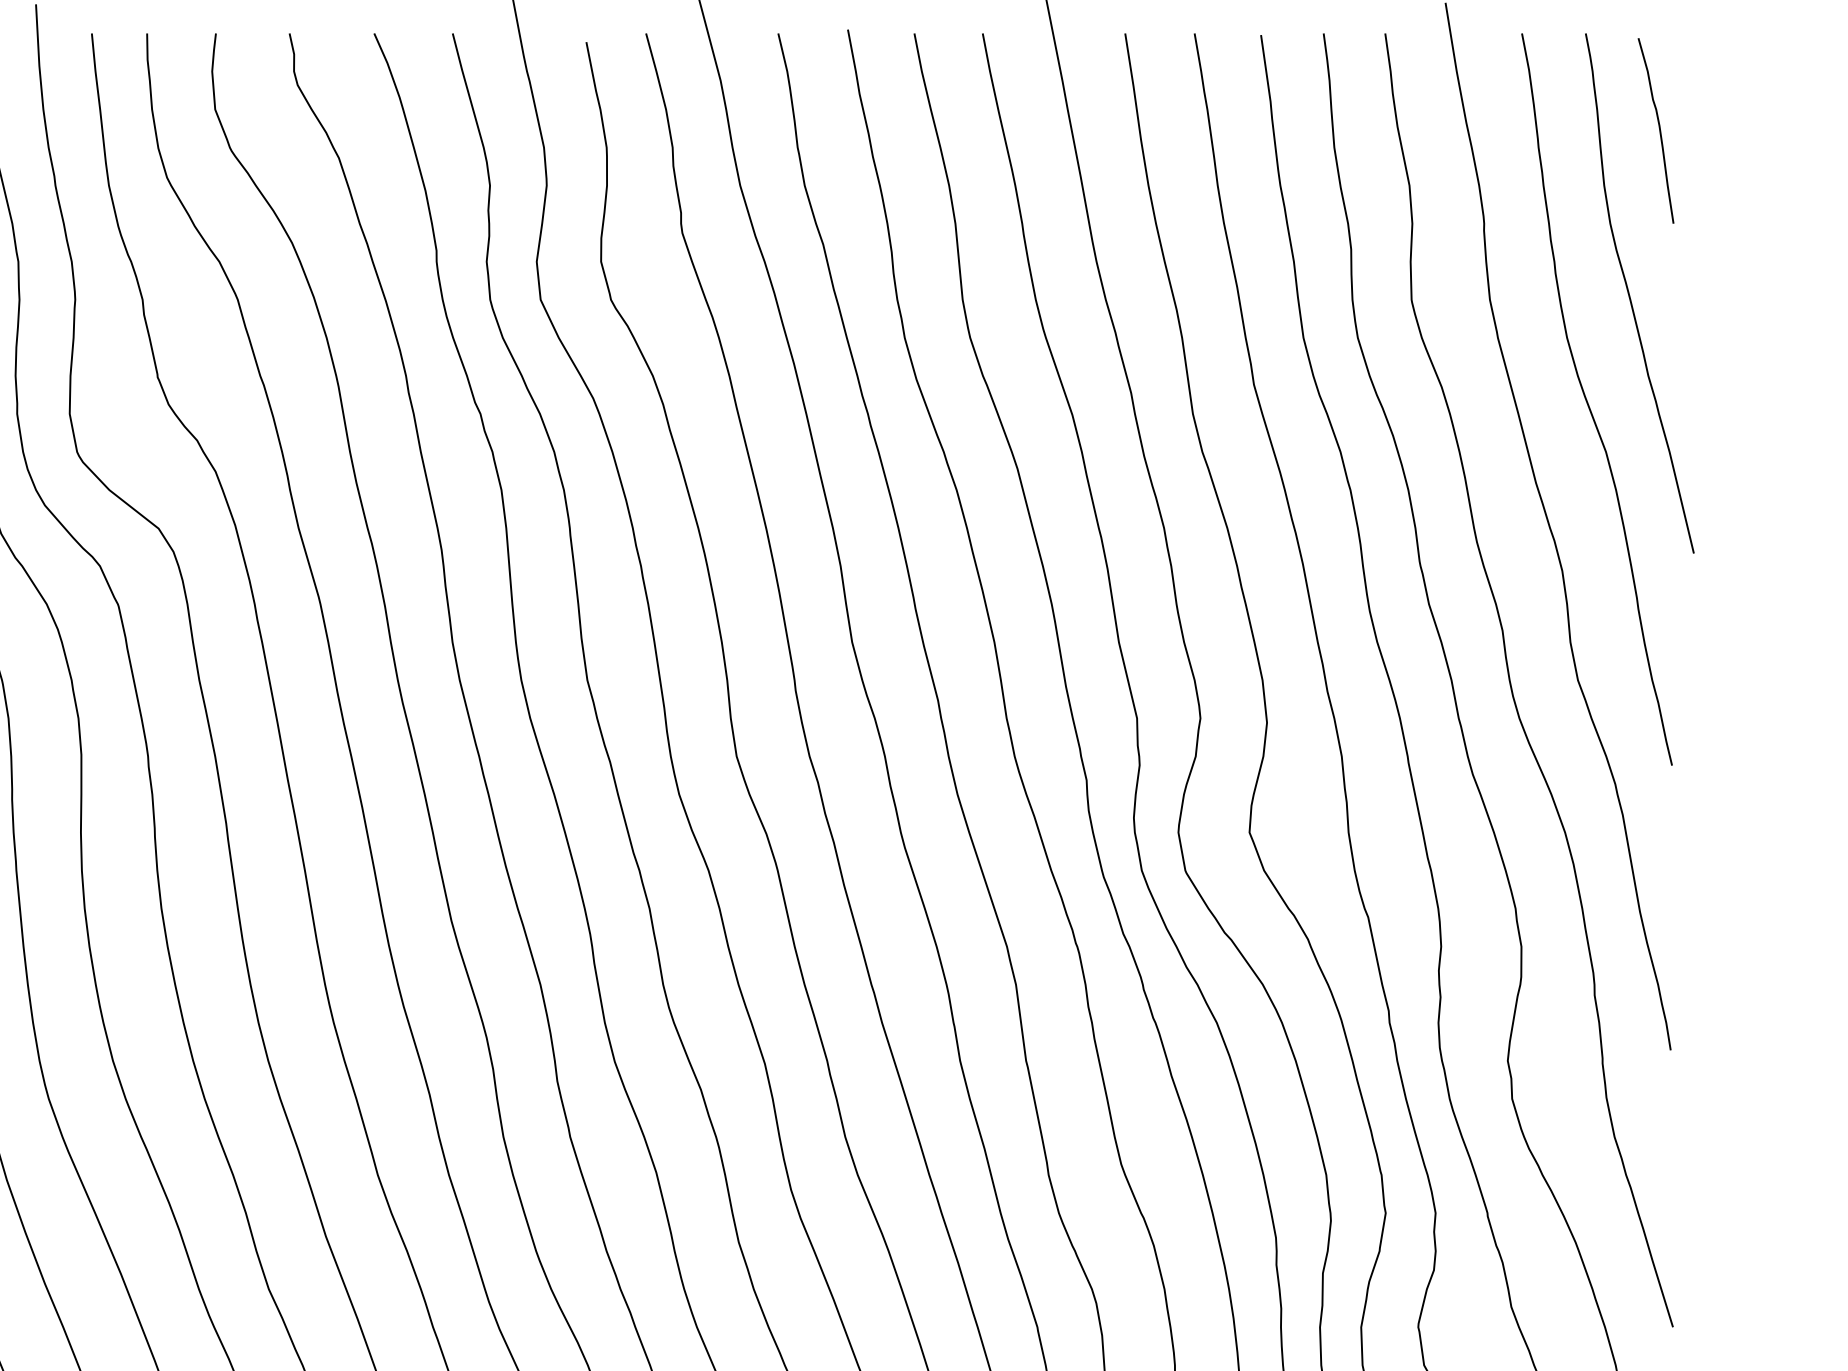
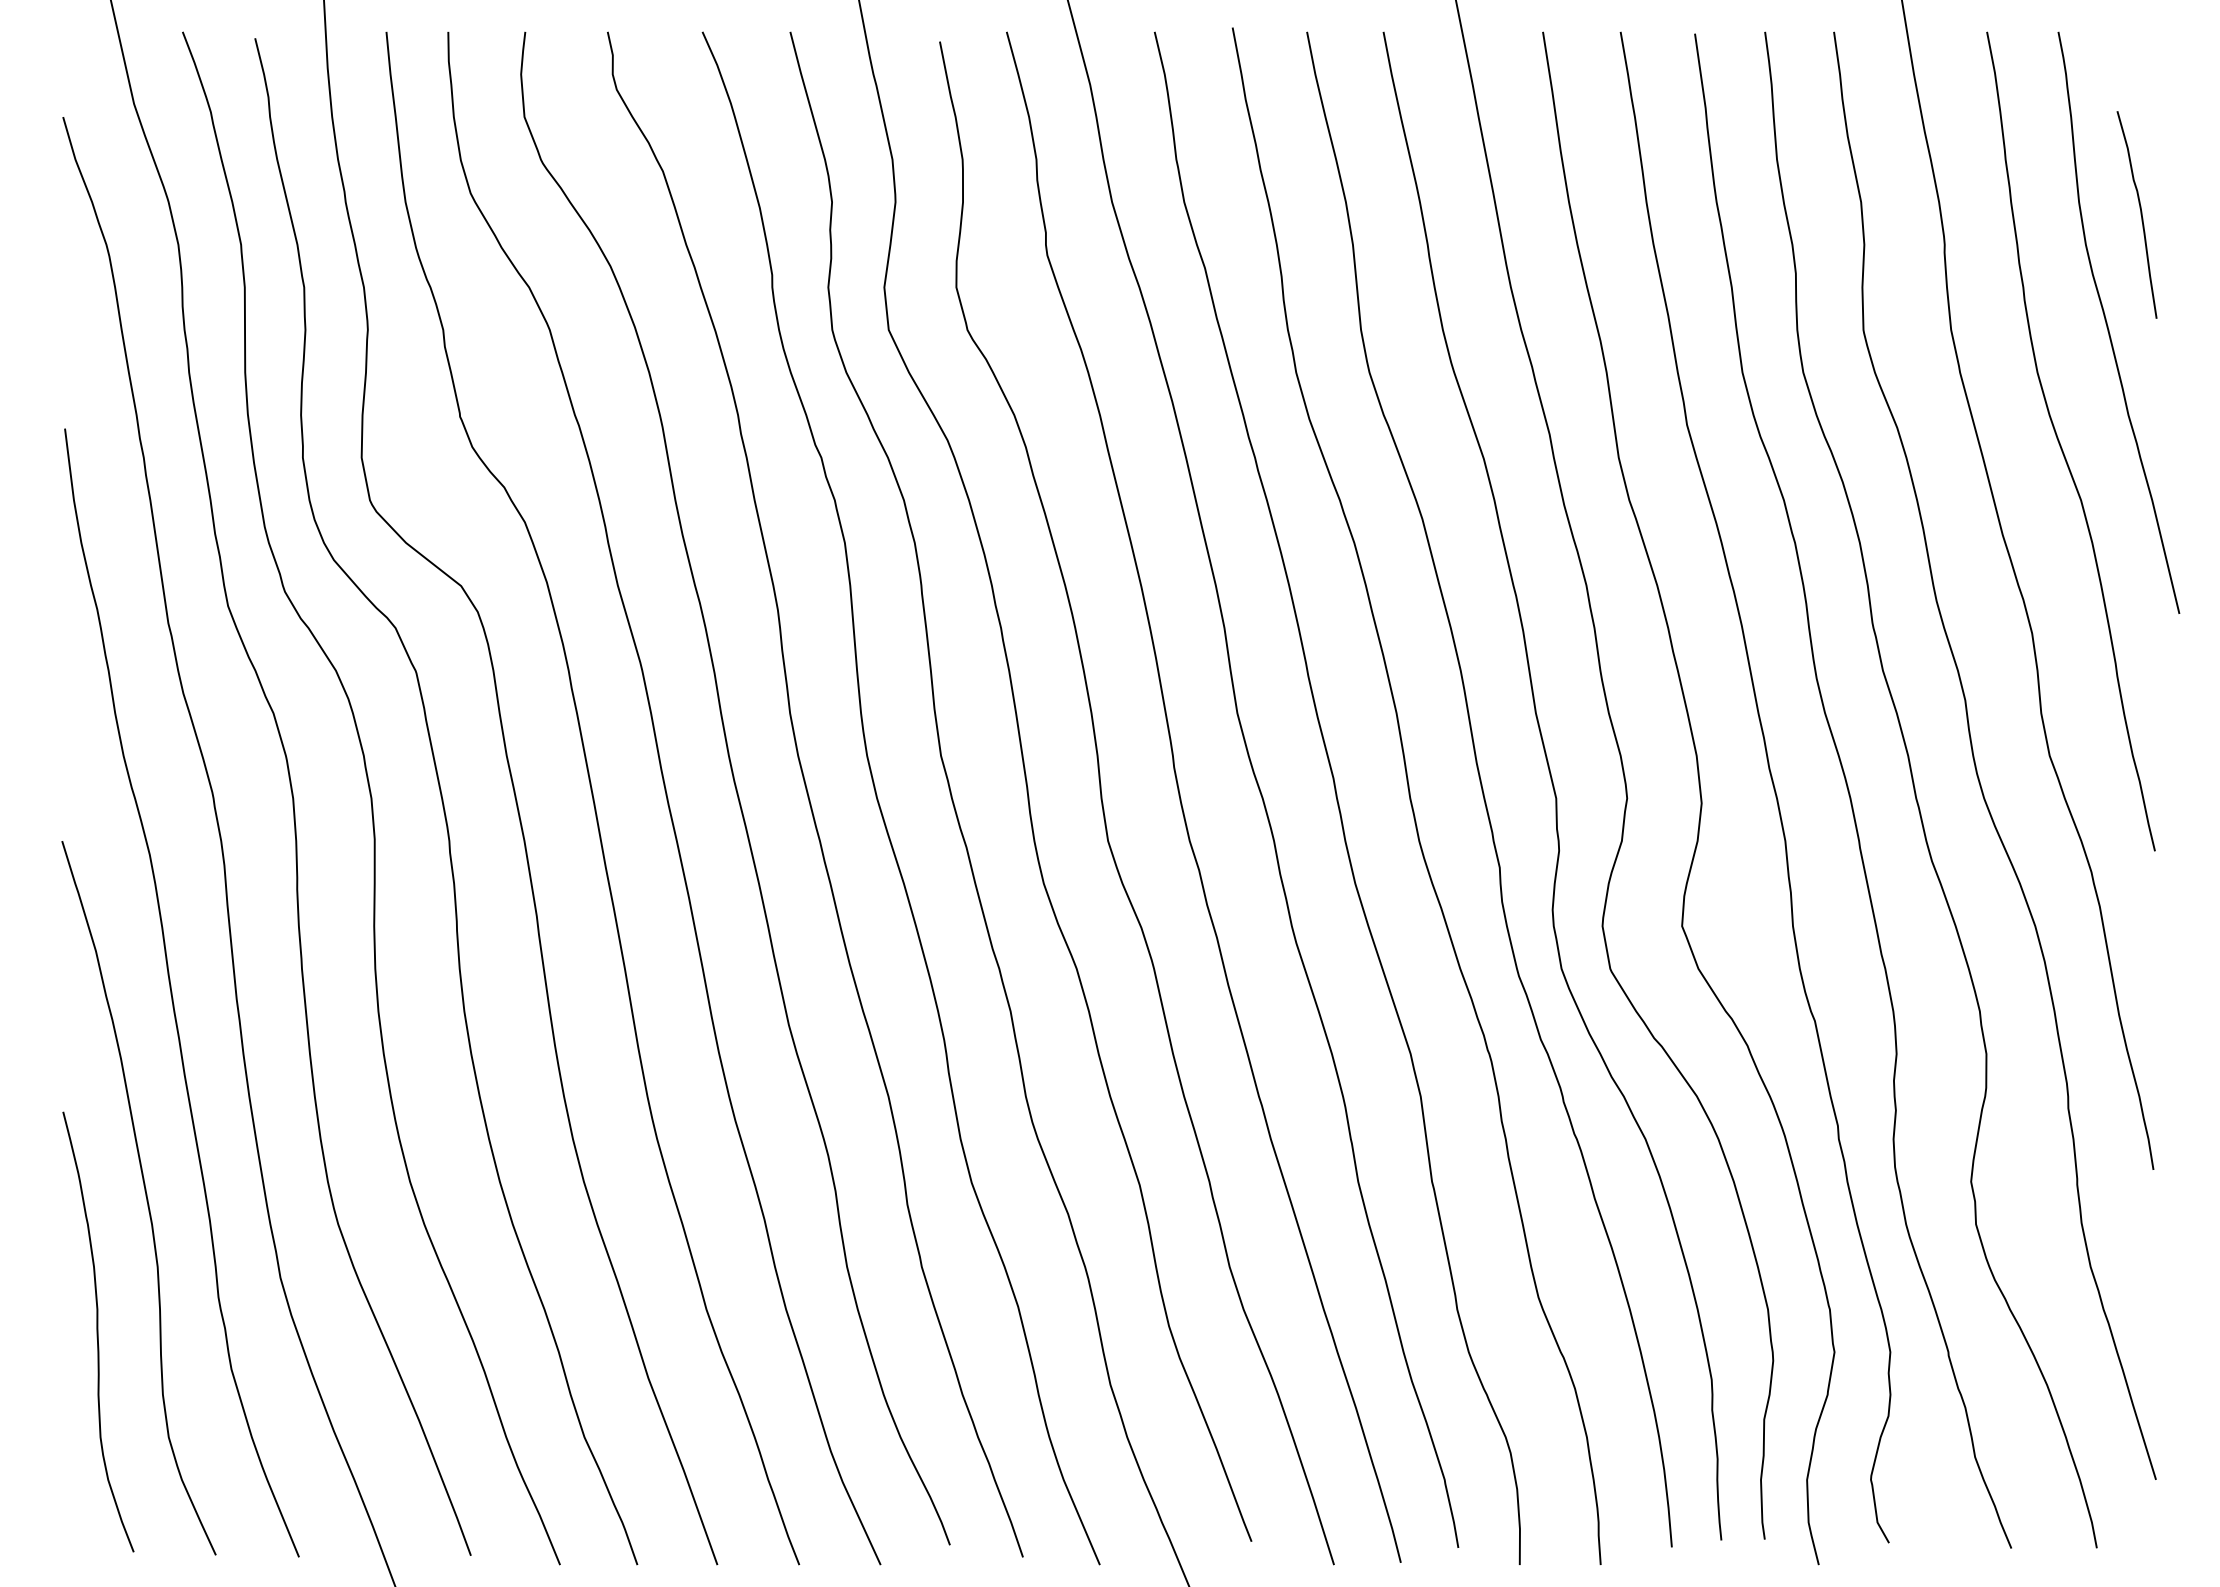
curve: (1659, 130) -> (2140, 214), moved

